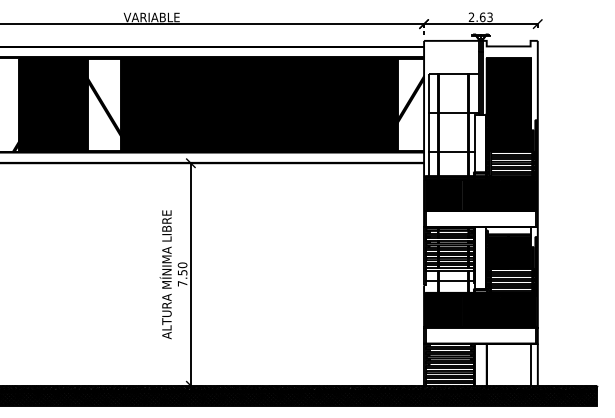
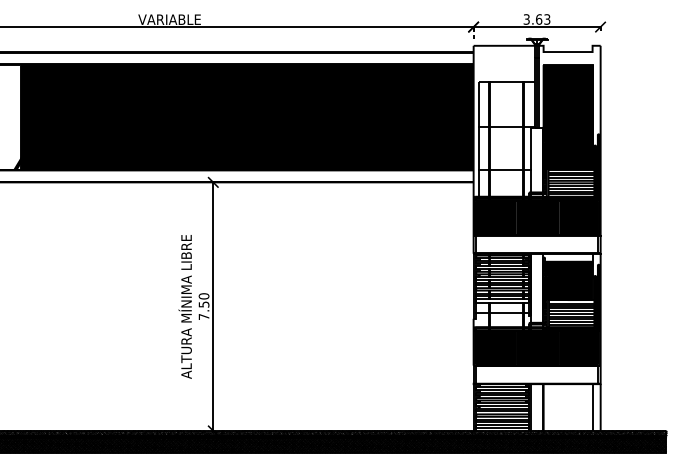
text: (471, 17) -> (526, 19), 2.63 -> 3.63
hatch: (104, 104) -> (116, 116), added
hatch: (410, 104) -> (458, 116), added

